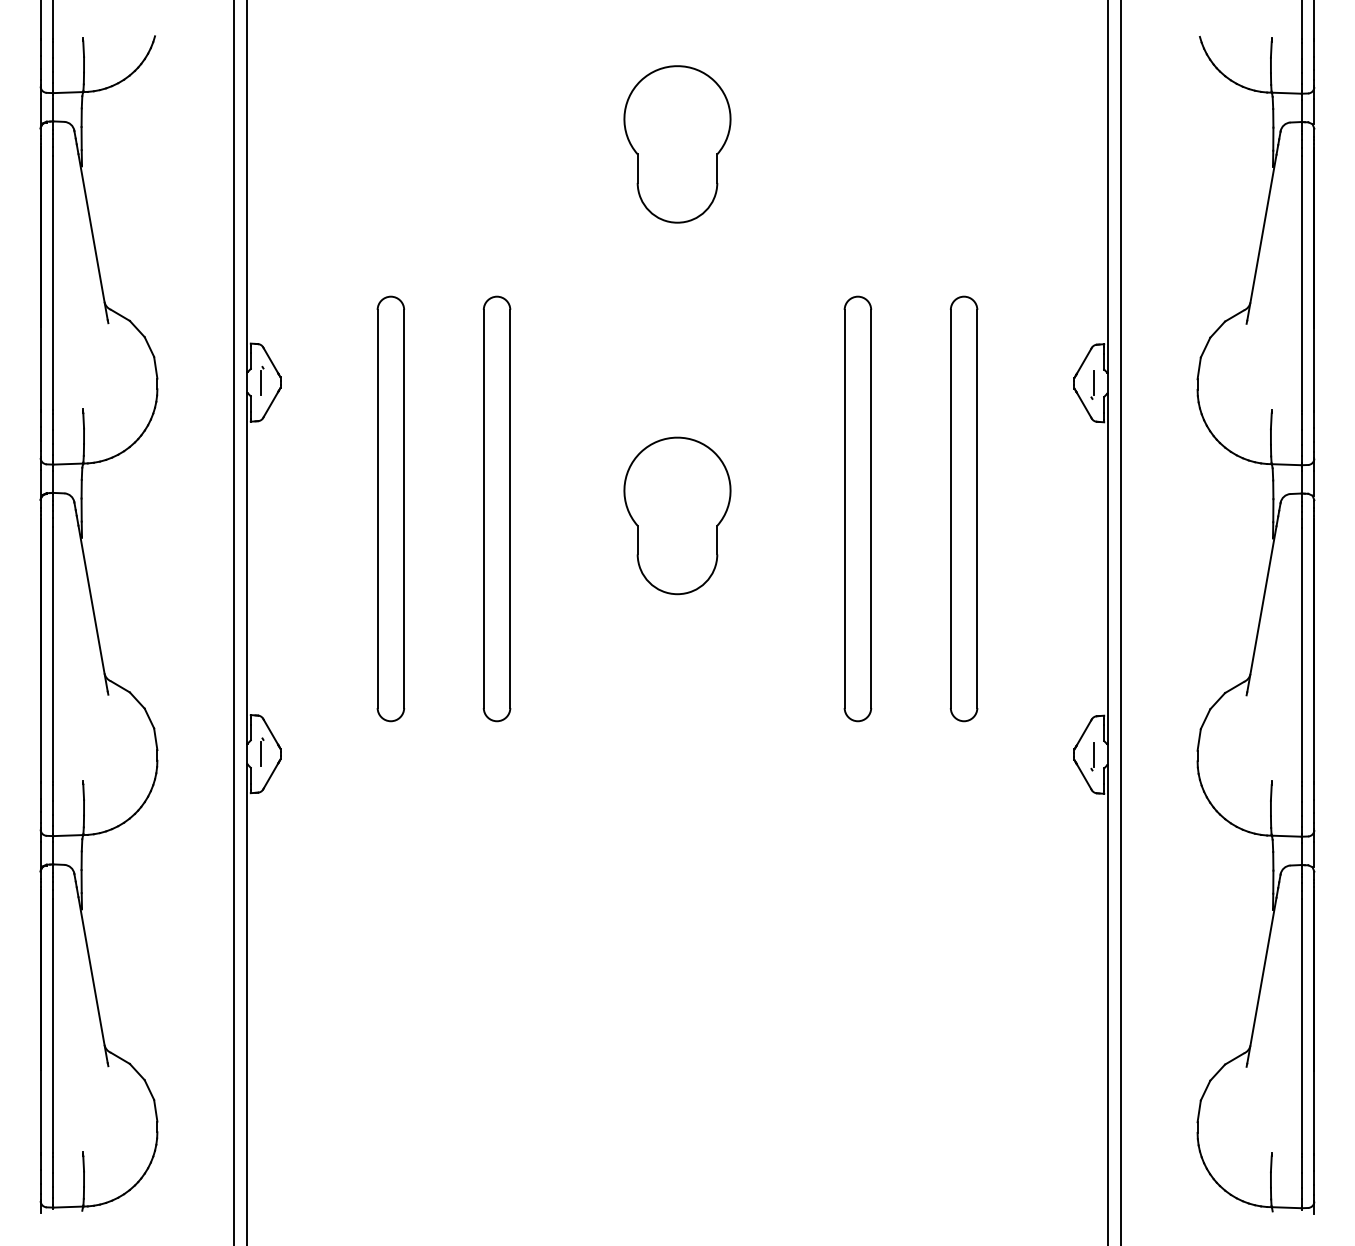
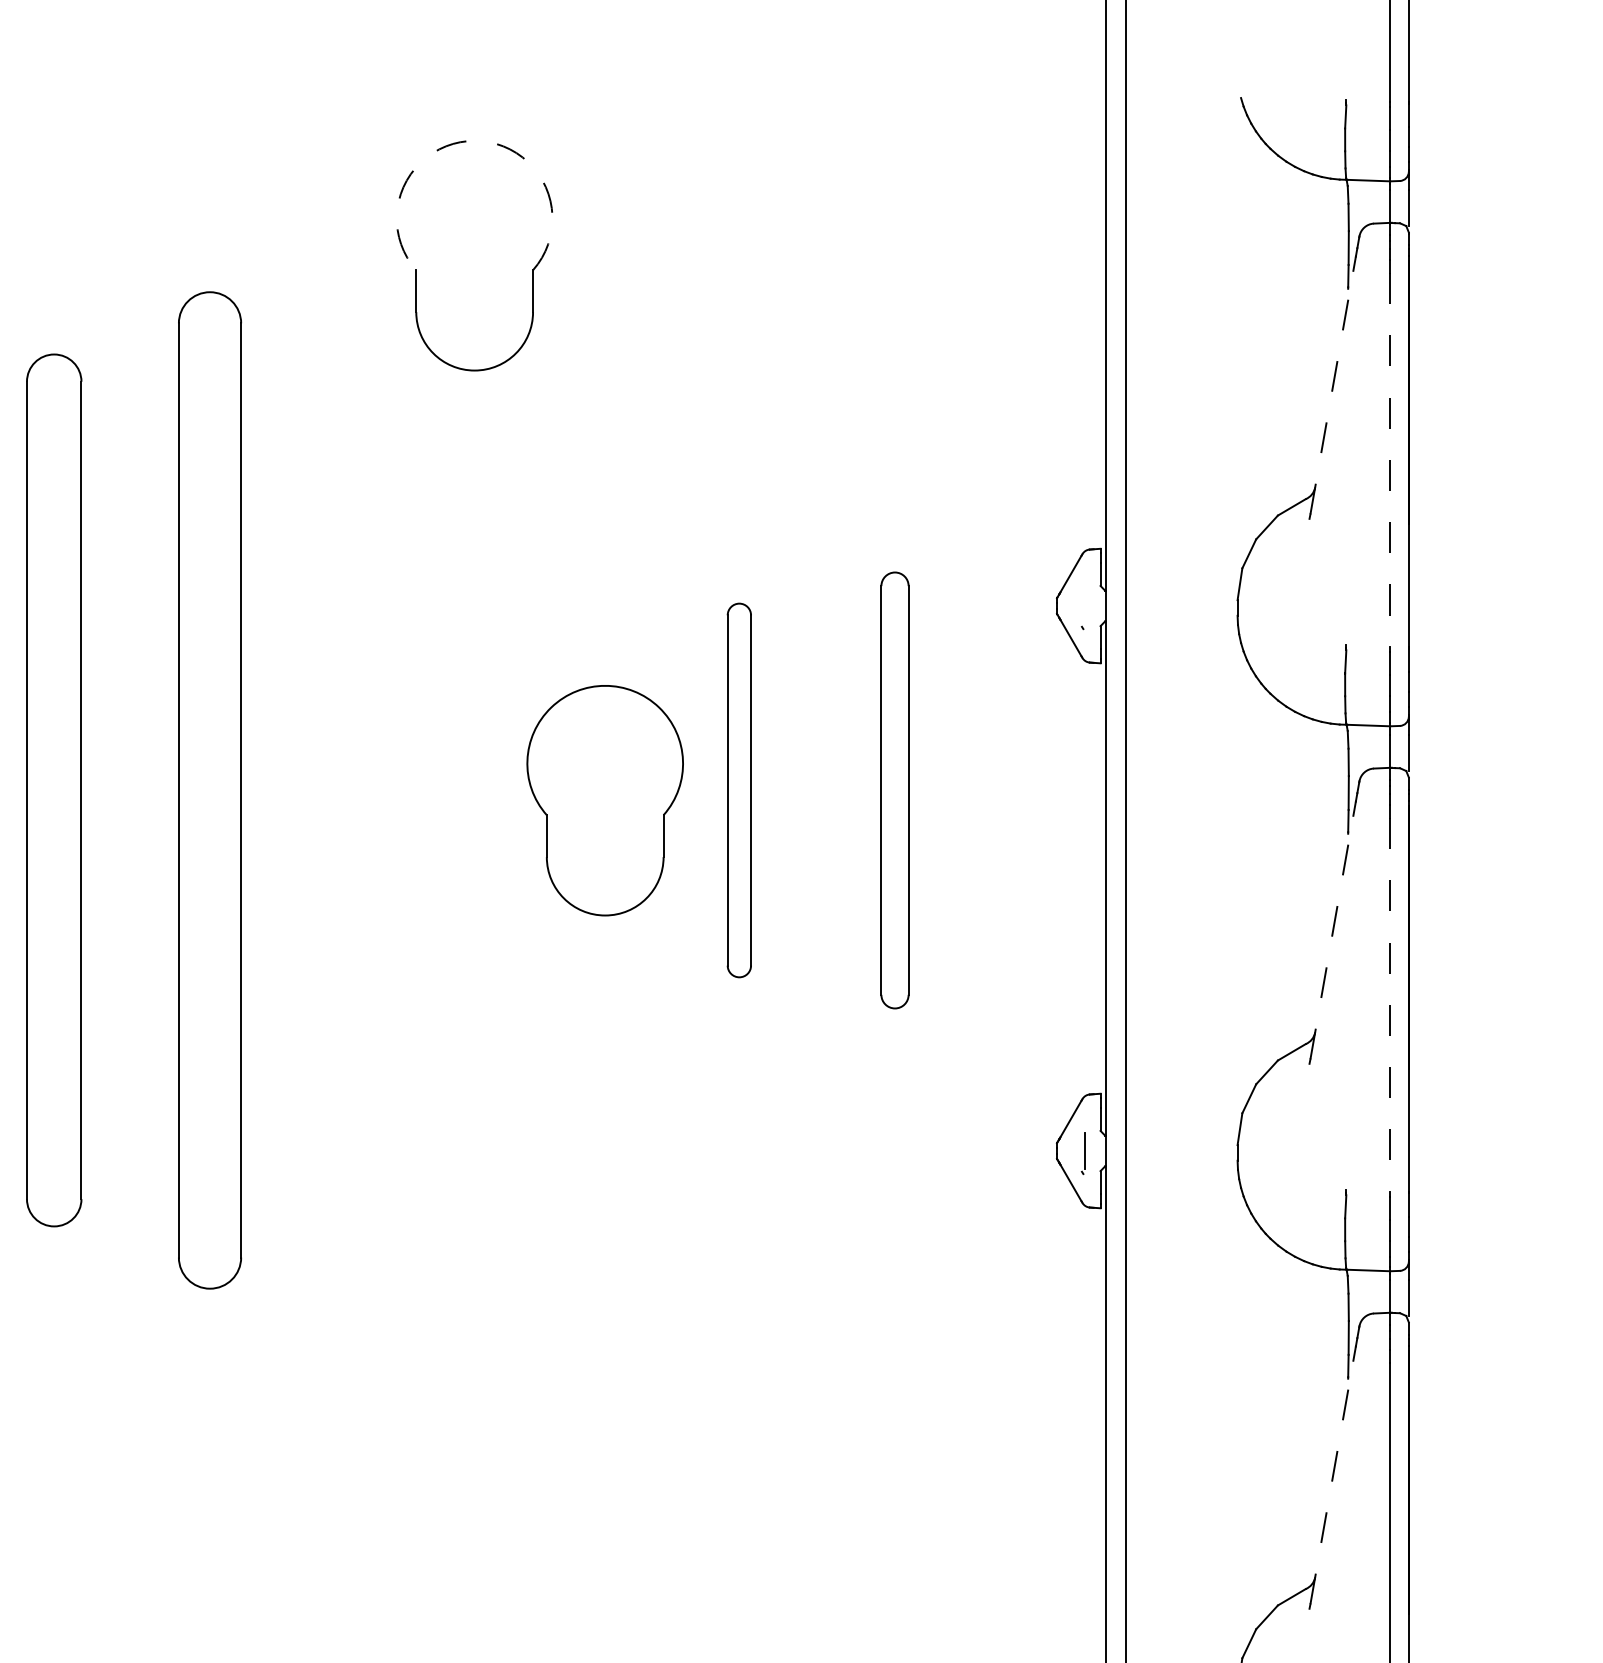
arc: (677, 66) -> (474, 141), solid -> dashed
line: (1261, 237) -> (1331, 392), solid -> dashed
line: (1301, 284) -> (1390, 461), solid -> dashed
line: (1093, 383) -> (1084, 606), removed
part: (390, 508) -> (53, 789), size x1.4
part: (496, 508) -> (209, 789), size x1.6
part: (857, 508) -> (738, 789), size x0.6
part: (963, 508) -> (894, 789), size x0.7
part: (677, 515) -> (605, 800), moved
line: (1261, 608) -> (1331, 936), solid -> dashed
line: (1301, 655) -> (1390, 1005), solid -> dashed
line: (1261, 980) -> (1331, 1482), solid -> dashed

